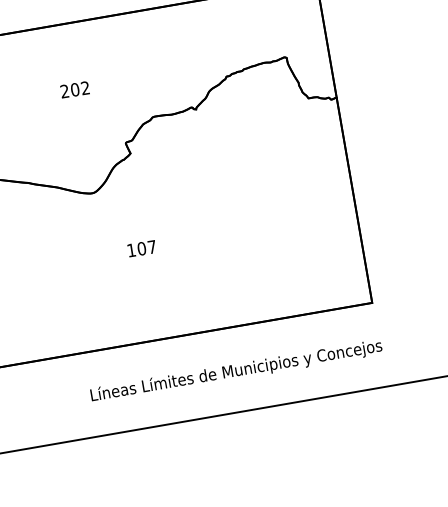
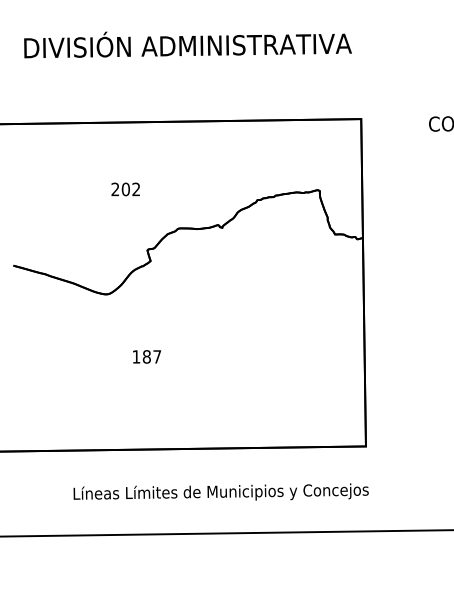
text: (74, 89) -> (125, 189), moved
text: (141, 248) -> (146, 356), 107 -> 187

